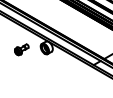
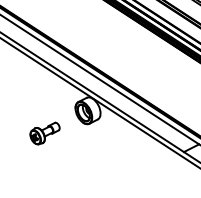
part: (21, 49) -> (44, 132), moved

